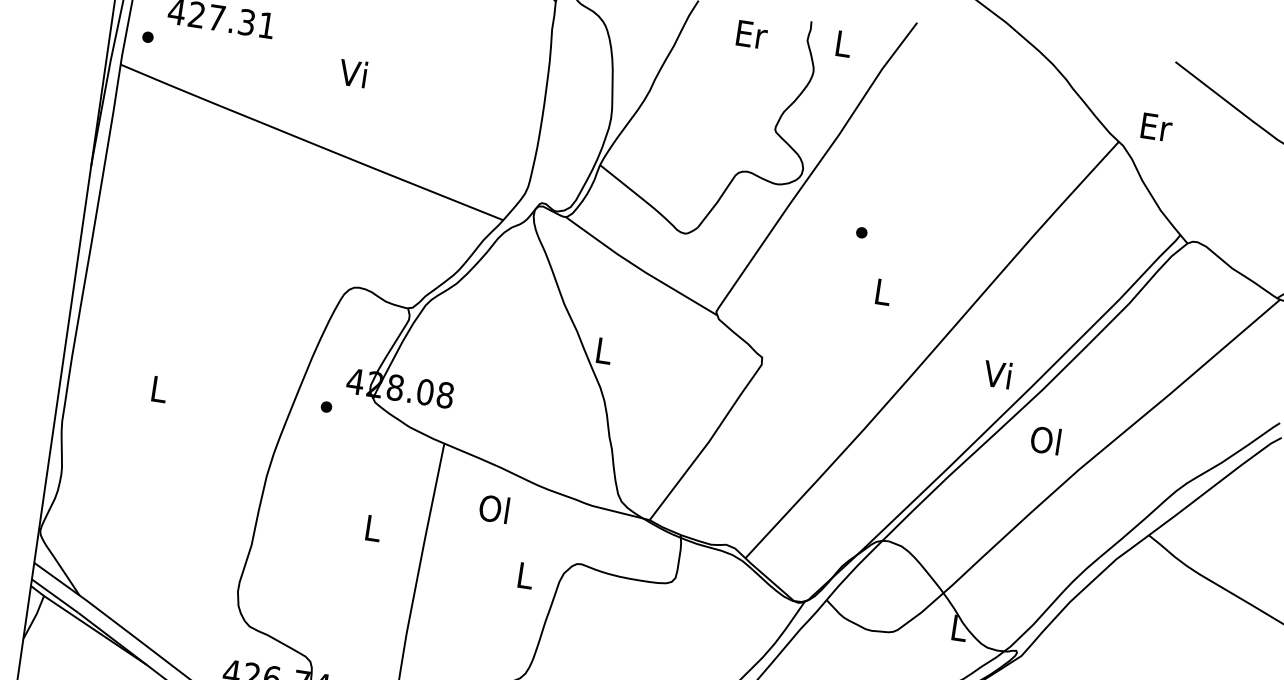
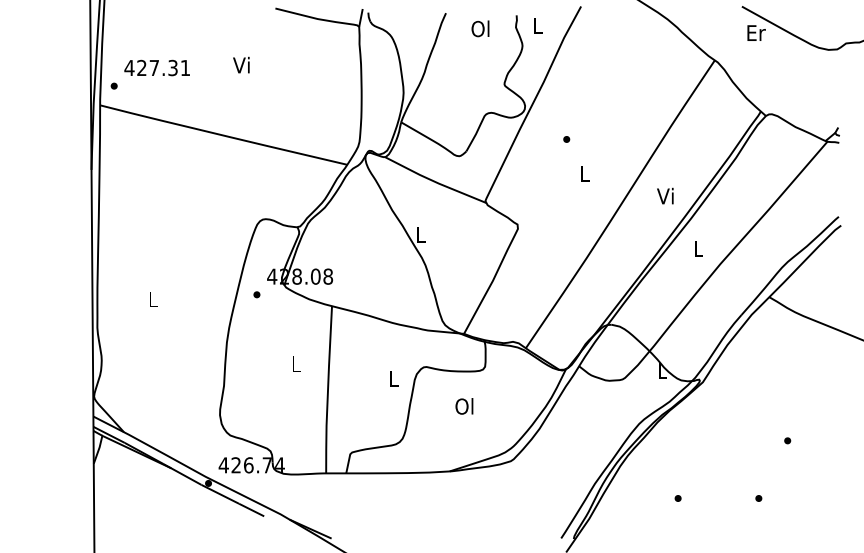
text: (750, 33) -> (480, 28), Er -> Ol
text: (353, 72) -> (241, 64), moved
text: (1156, 126) -> (756, 32), moved
text: (997, 373) -> (665, 195), moved
text: (1045, 439) -> (697, 248), Ol -> L
text: (494, 509) -> (464, 406), moved

